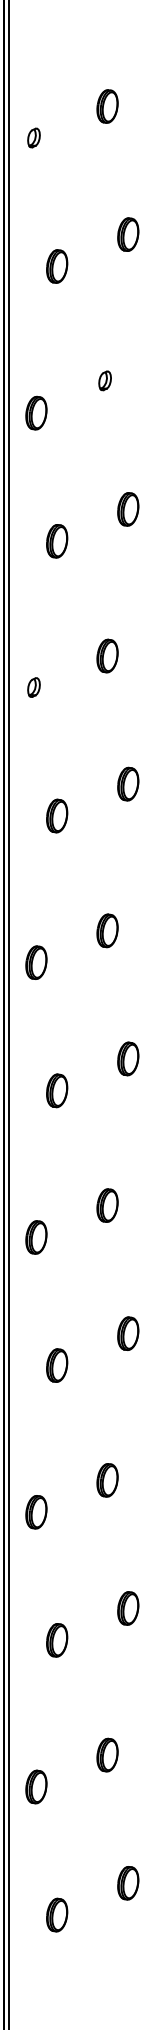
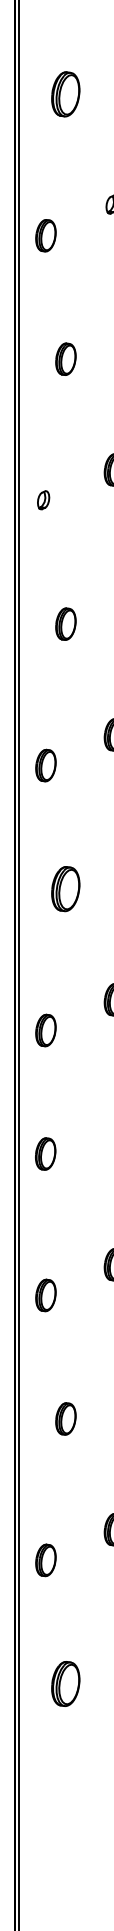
part: (57, 266) -> (66, 94), size x1.4
part: (57, 1090) -> (66, 888), size x1.4
part: (57, 1365) -> (46, 1153), moved
part: (57, 1914) -> (66, 1683), size x1.4

